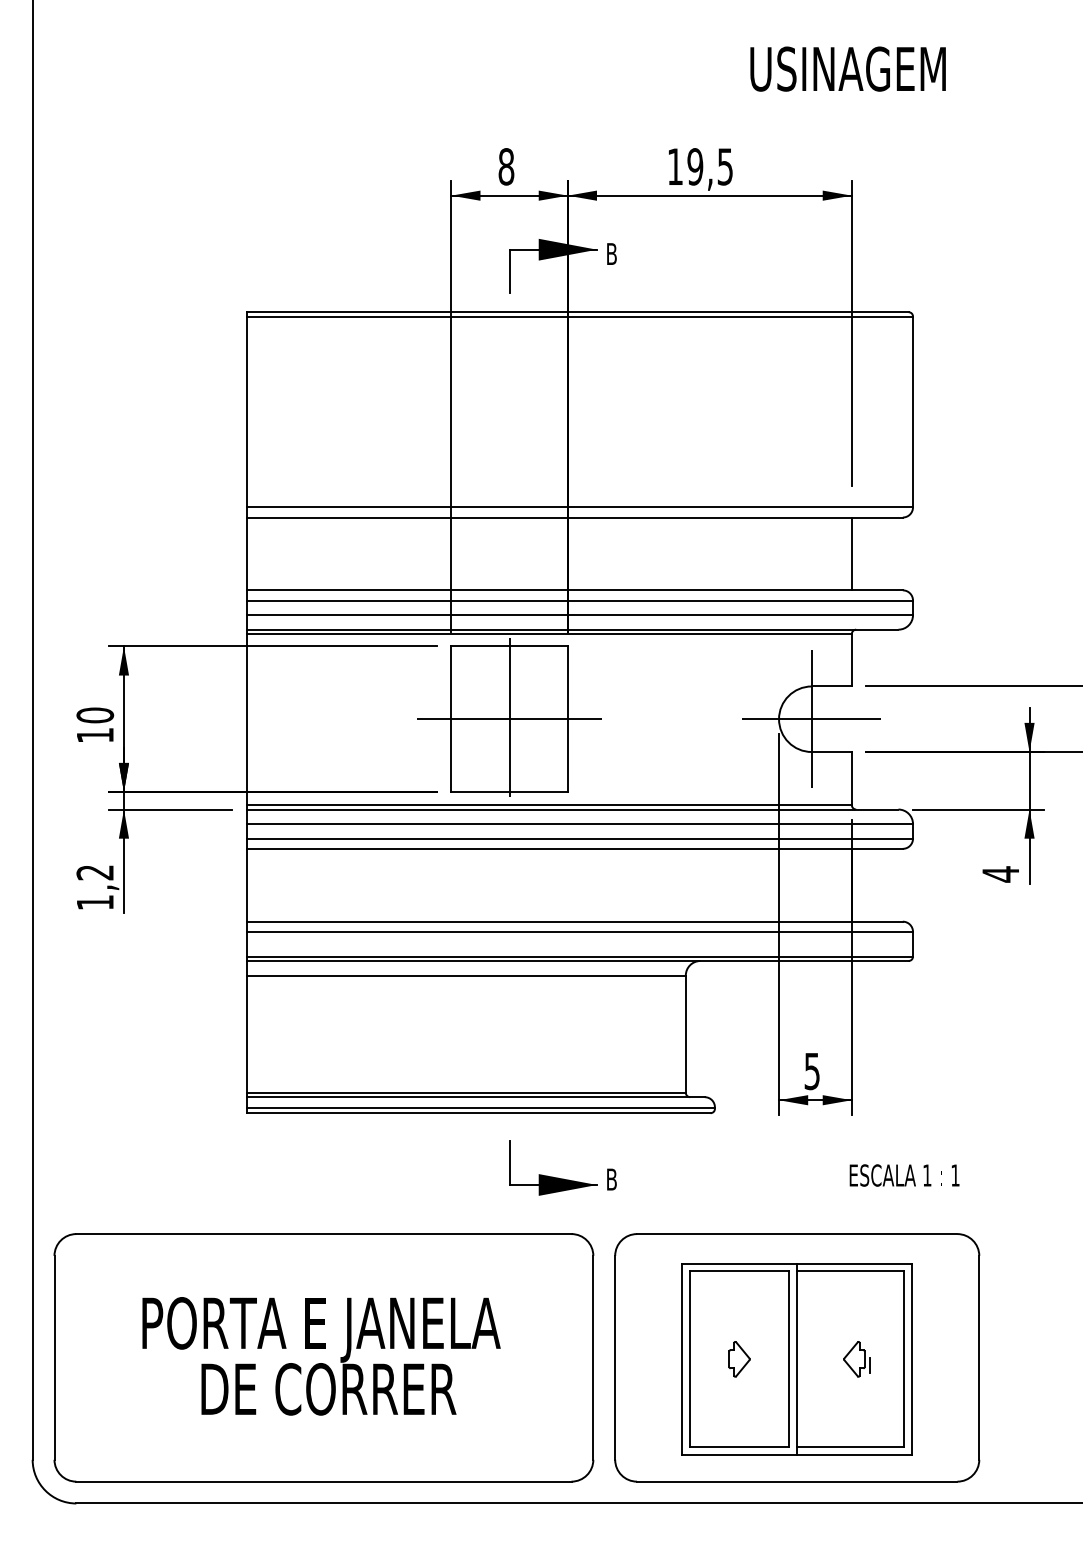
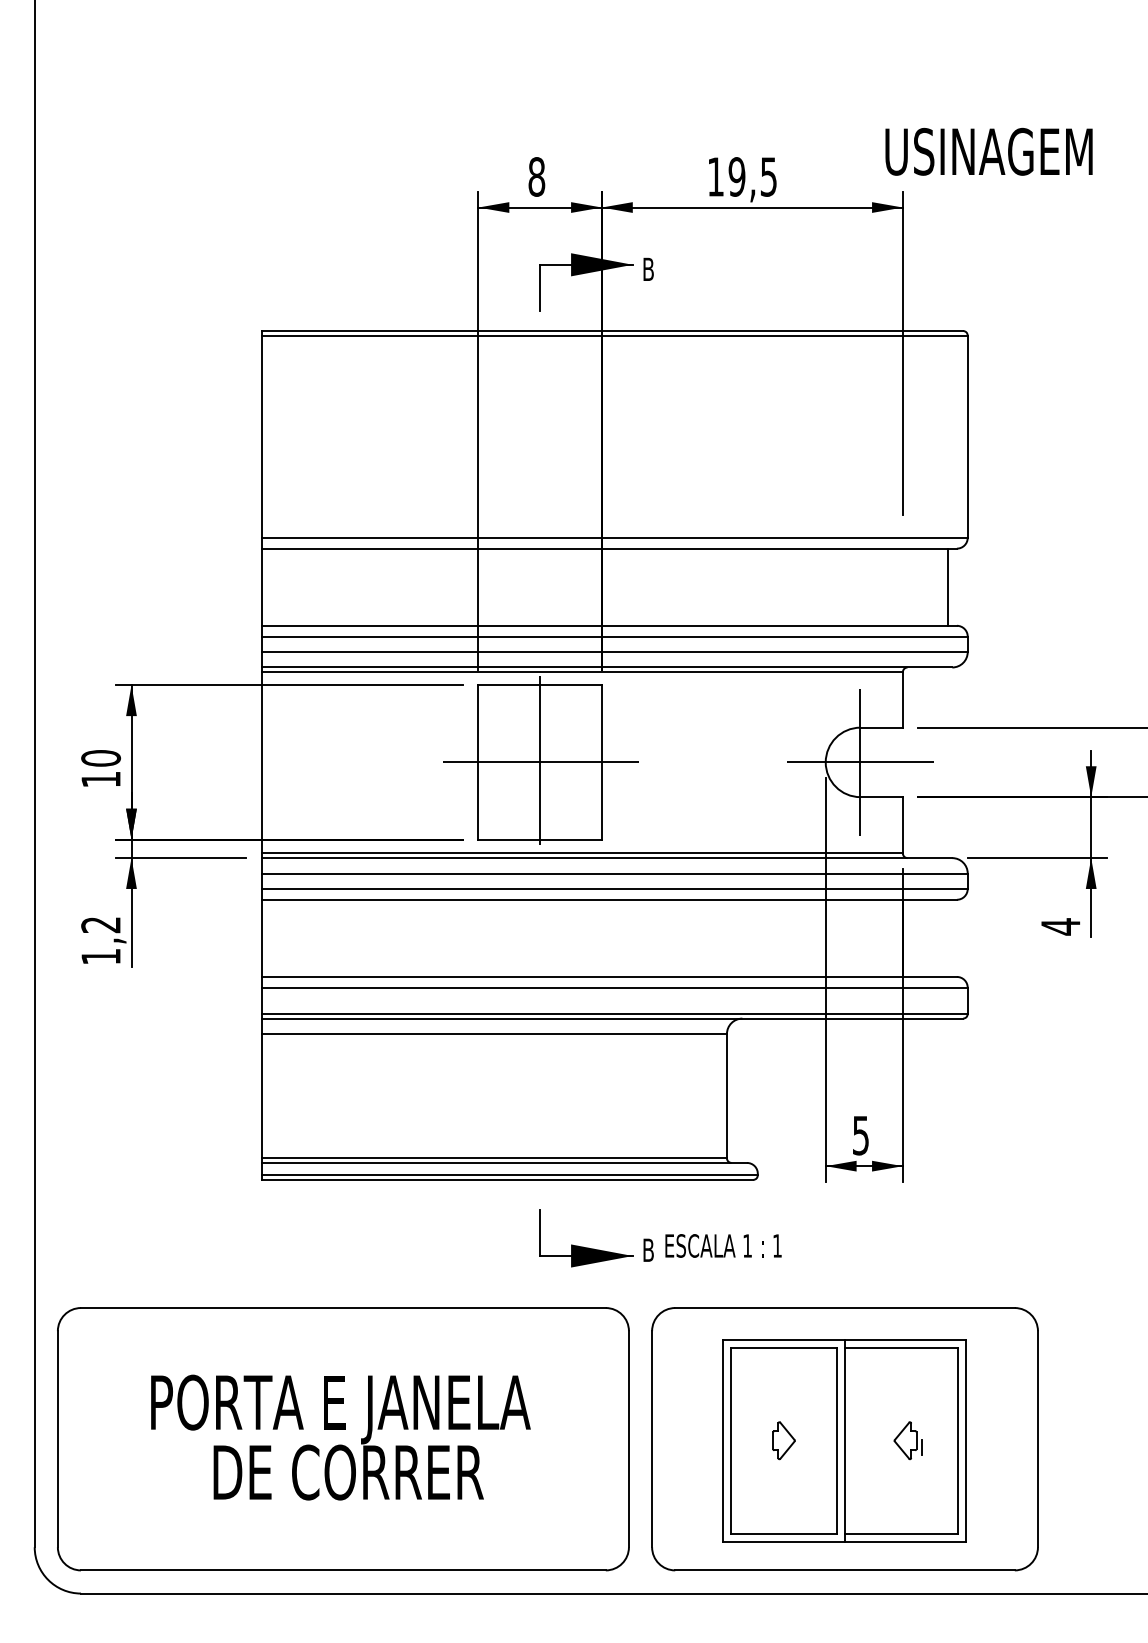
text: (847, 68) -> (988, 151), moved
line: (851, 553) -> (948, 586), moved
text: (904, 1175) -> (723, 1245), moved

